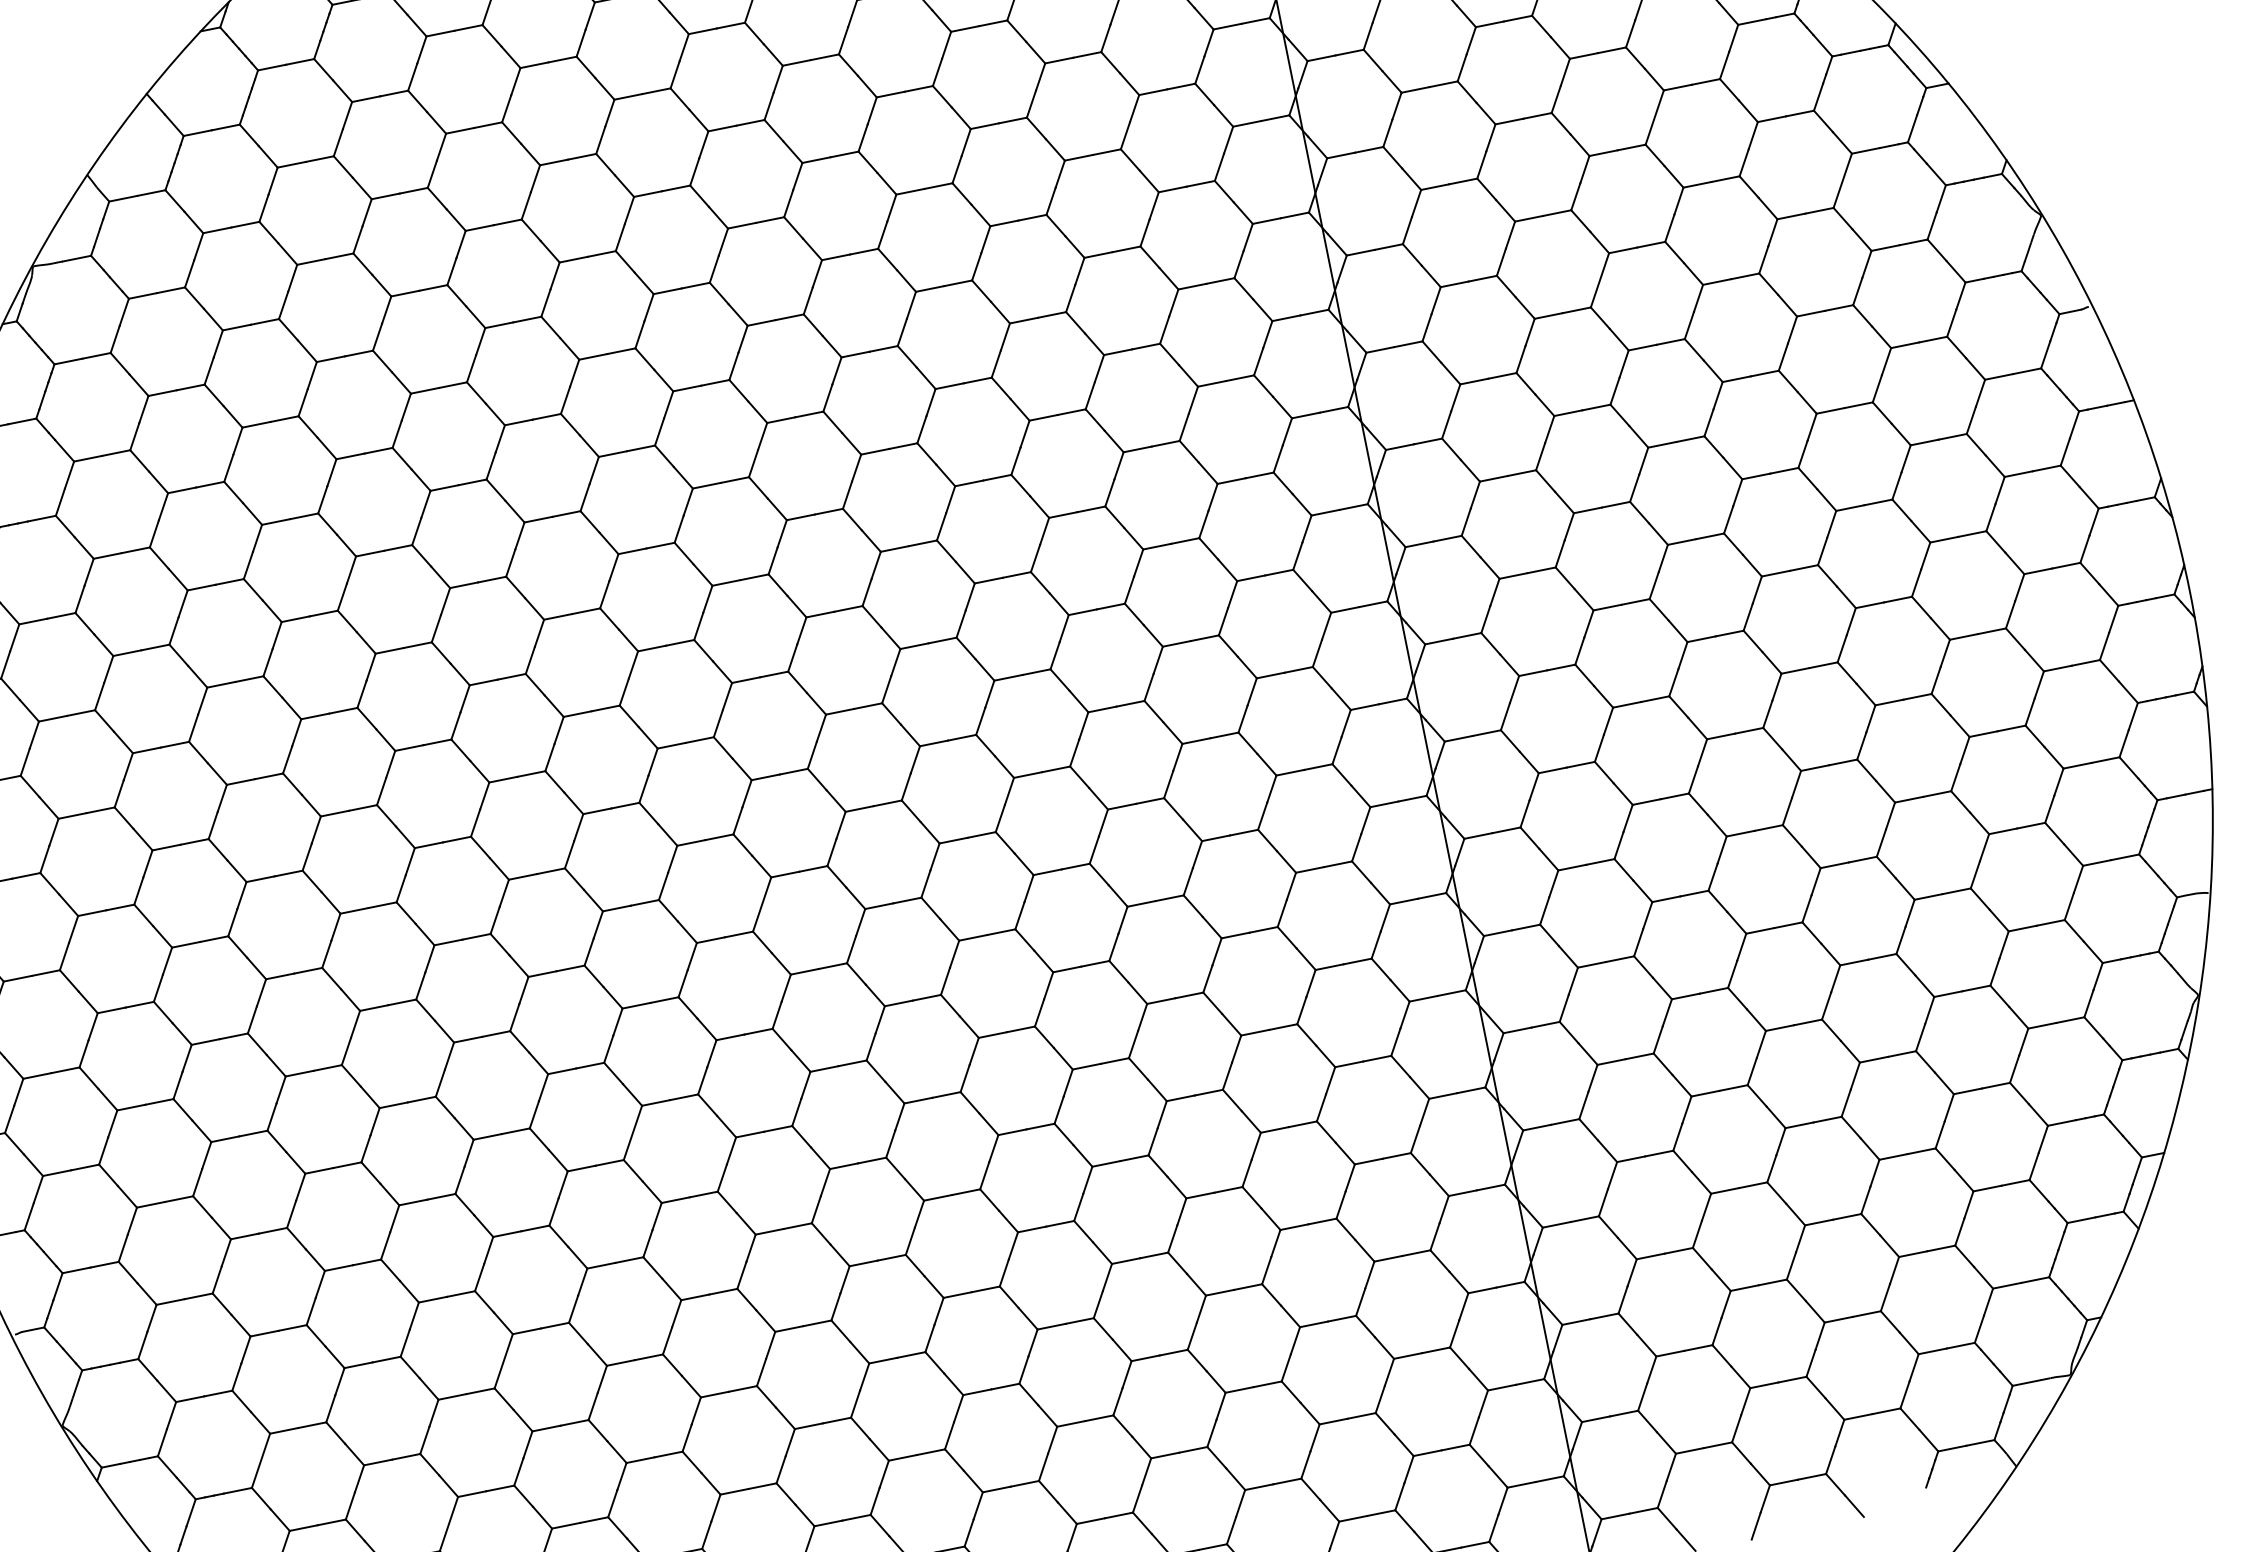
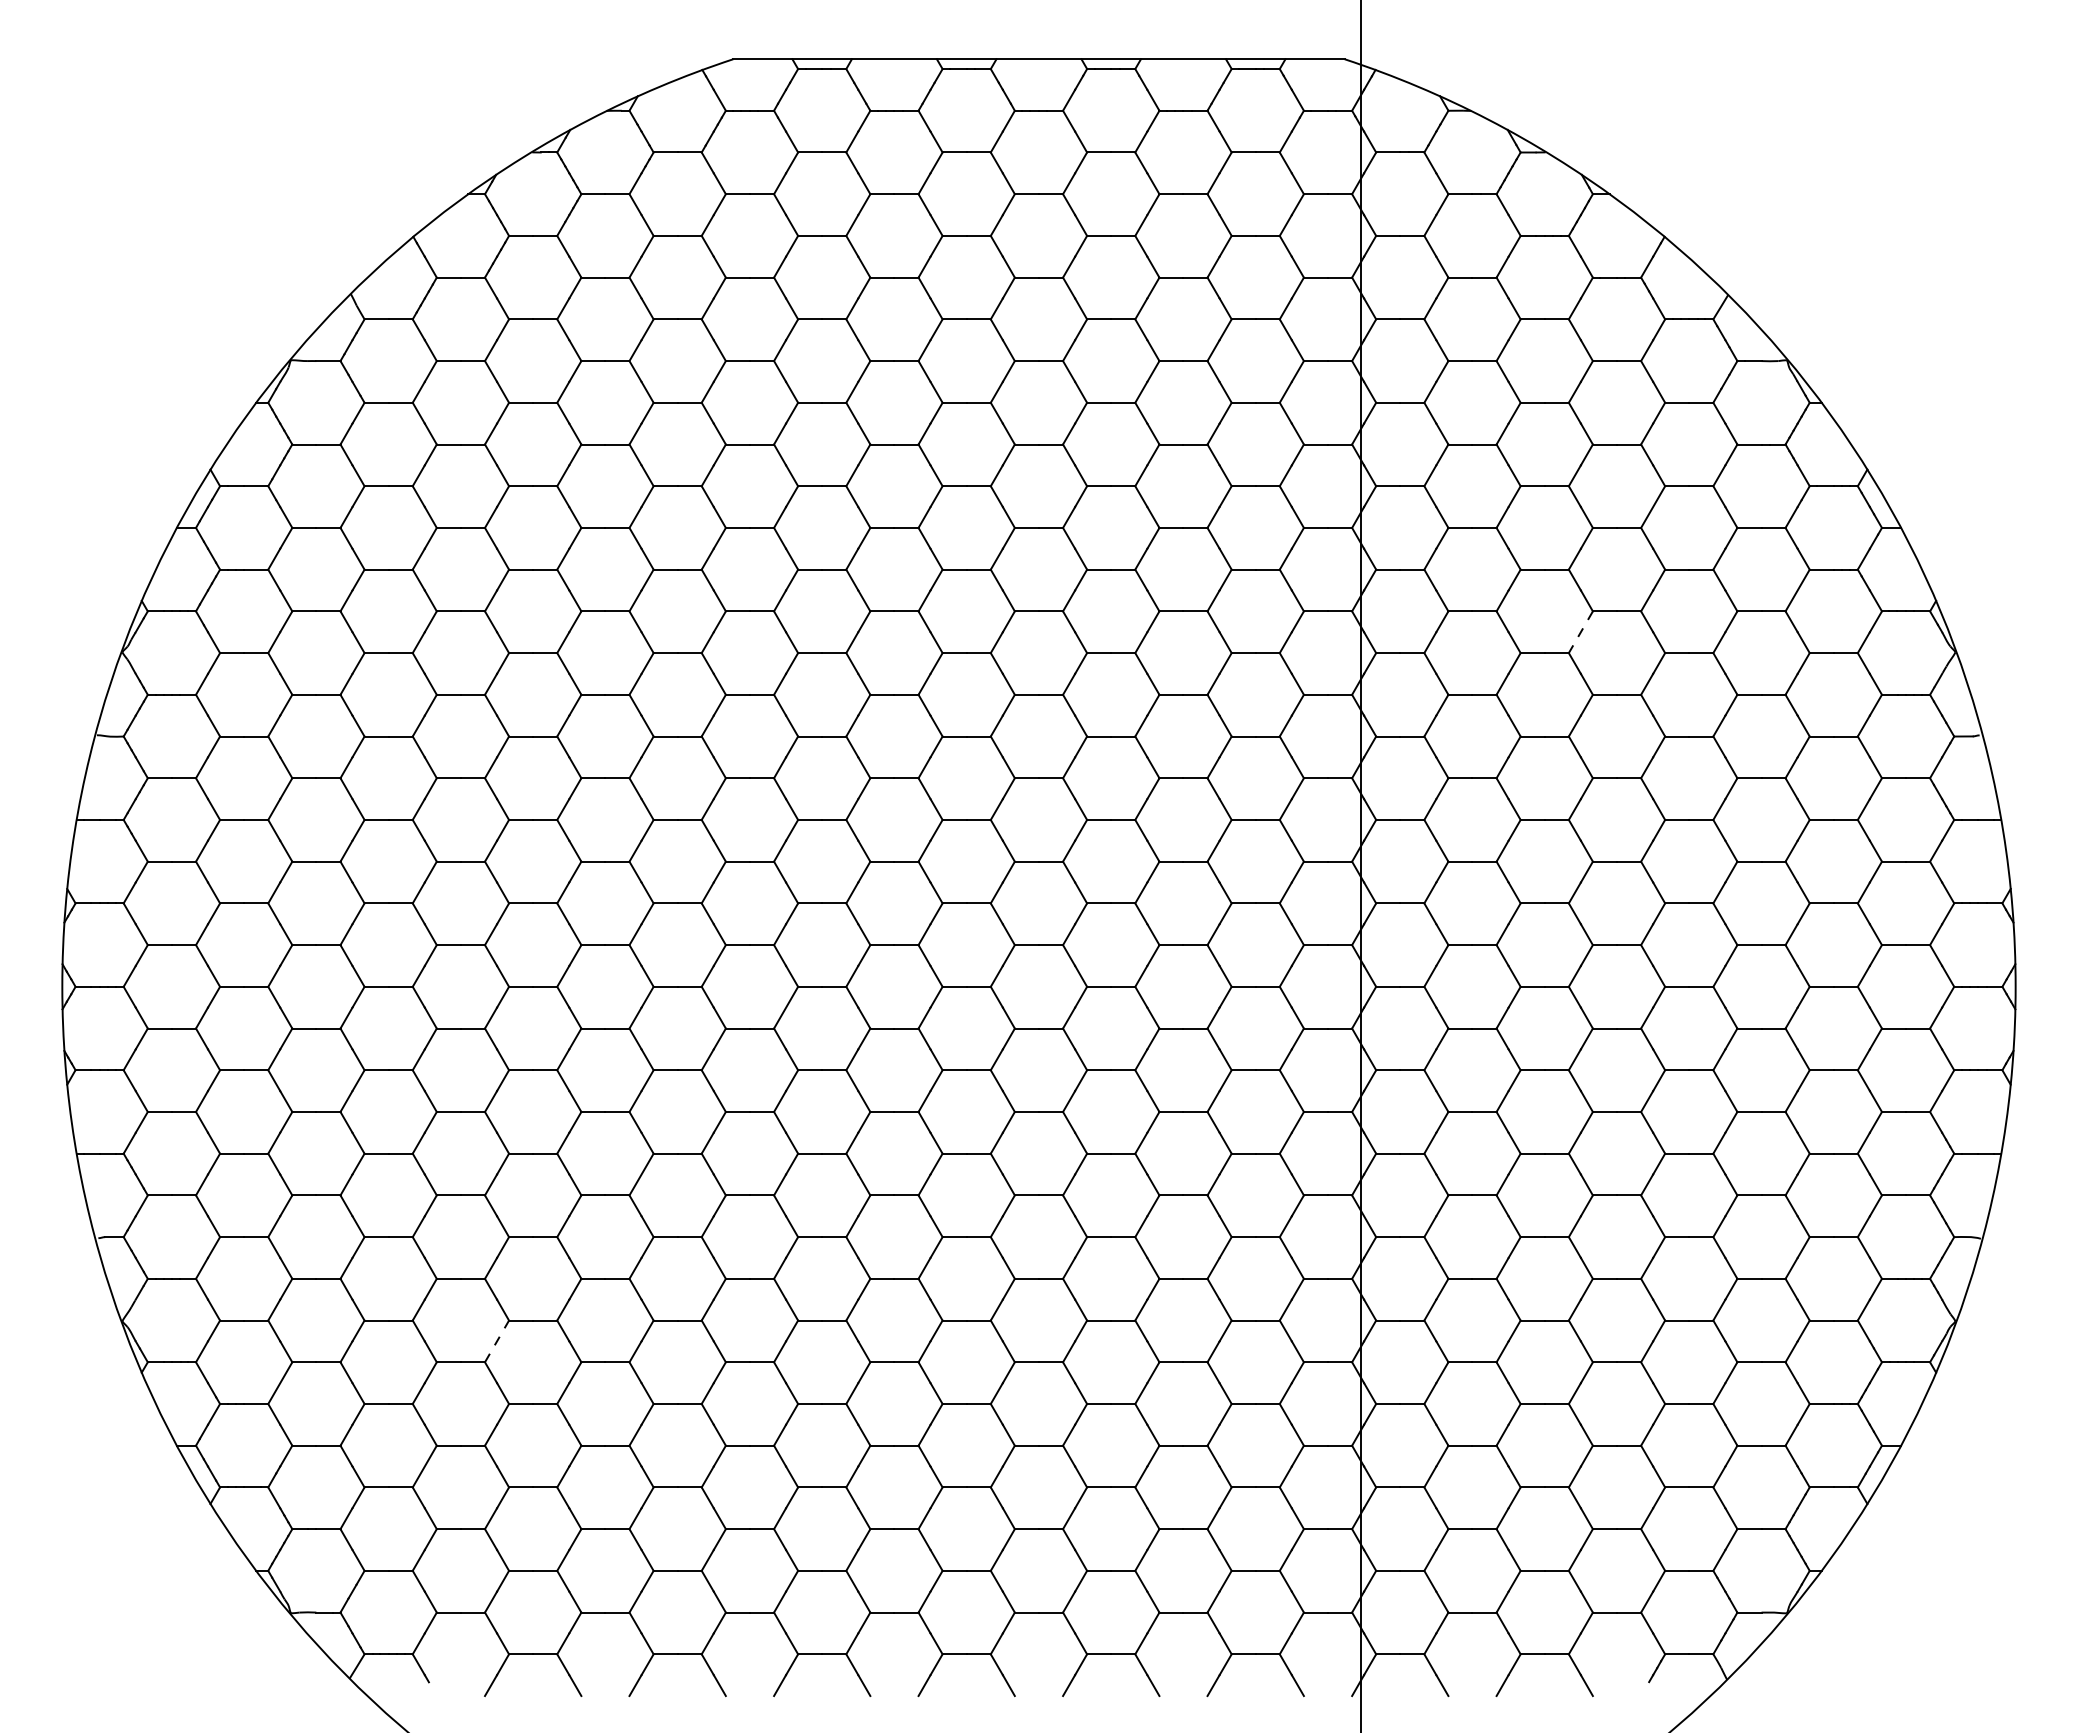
line: (1599, 280) -> (1580, 632), solid -> dashed
line: (504, 1361) -> (497, 1341), solid -> dashed

